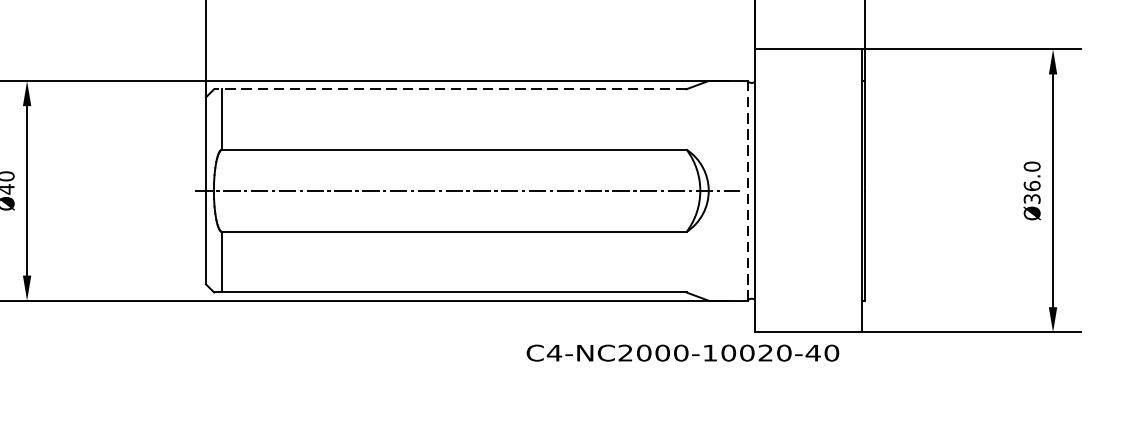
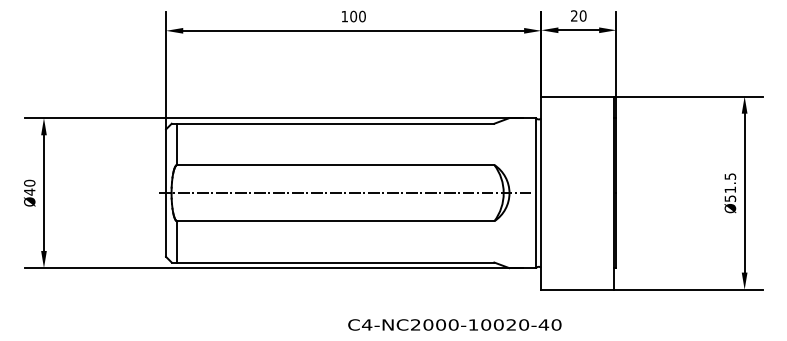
line: (449, 88) -> (332, 123), dashed -> solid
text: (1032, 182) -> (730, 187), Ø36.0 -> Ø51.5
line: (746, 191) -> (535, 193), dashed -> solid
text: (682, 352) -> (454, 324), moved

